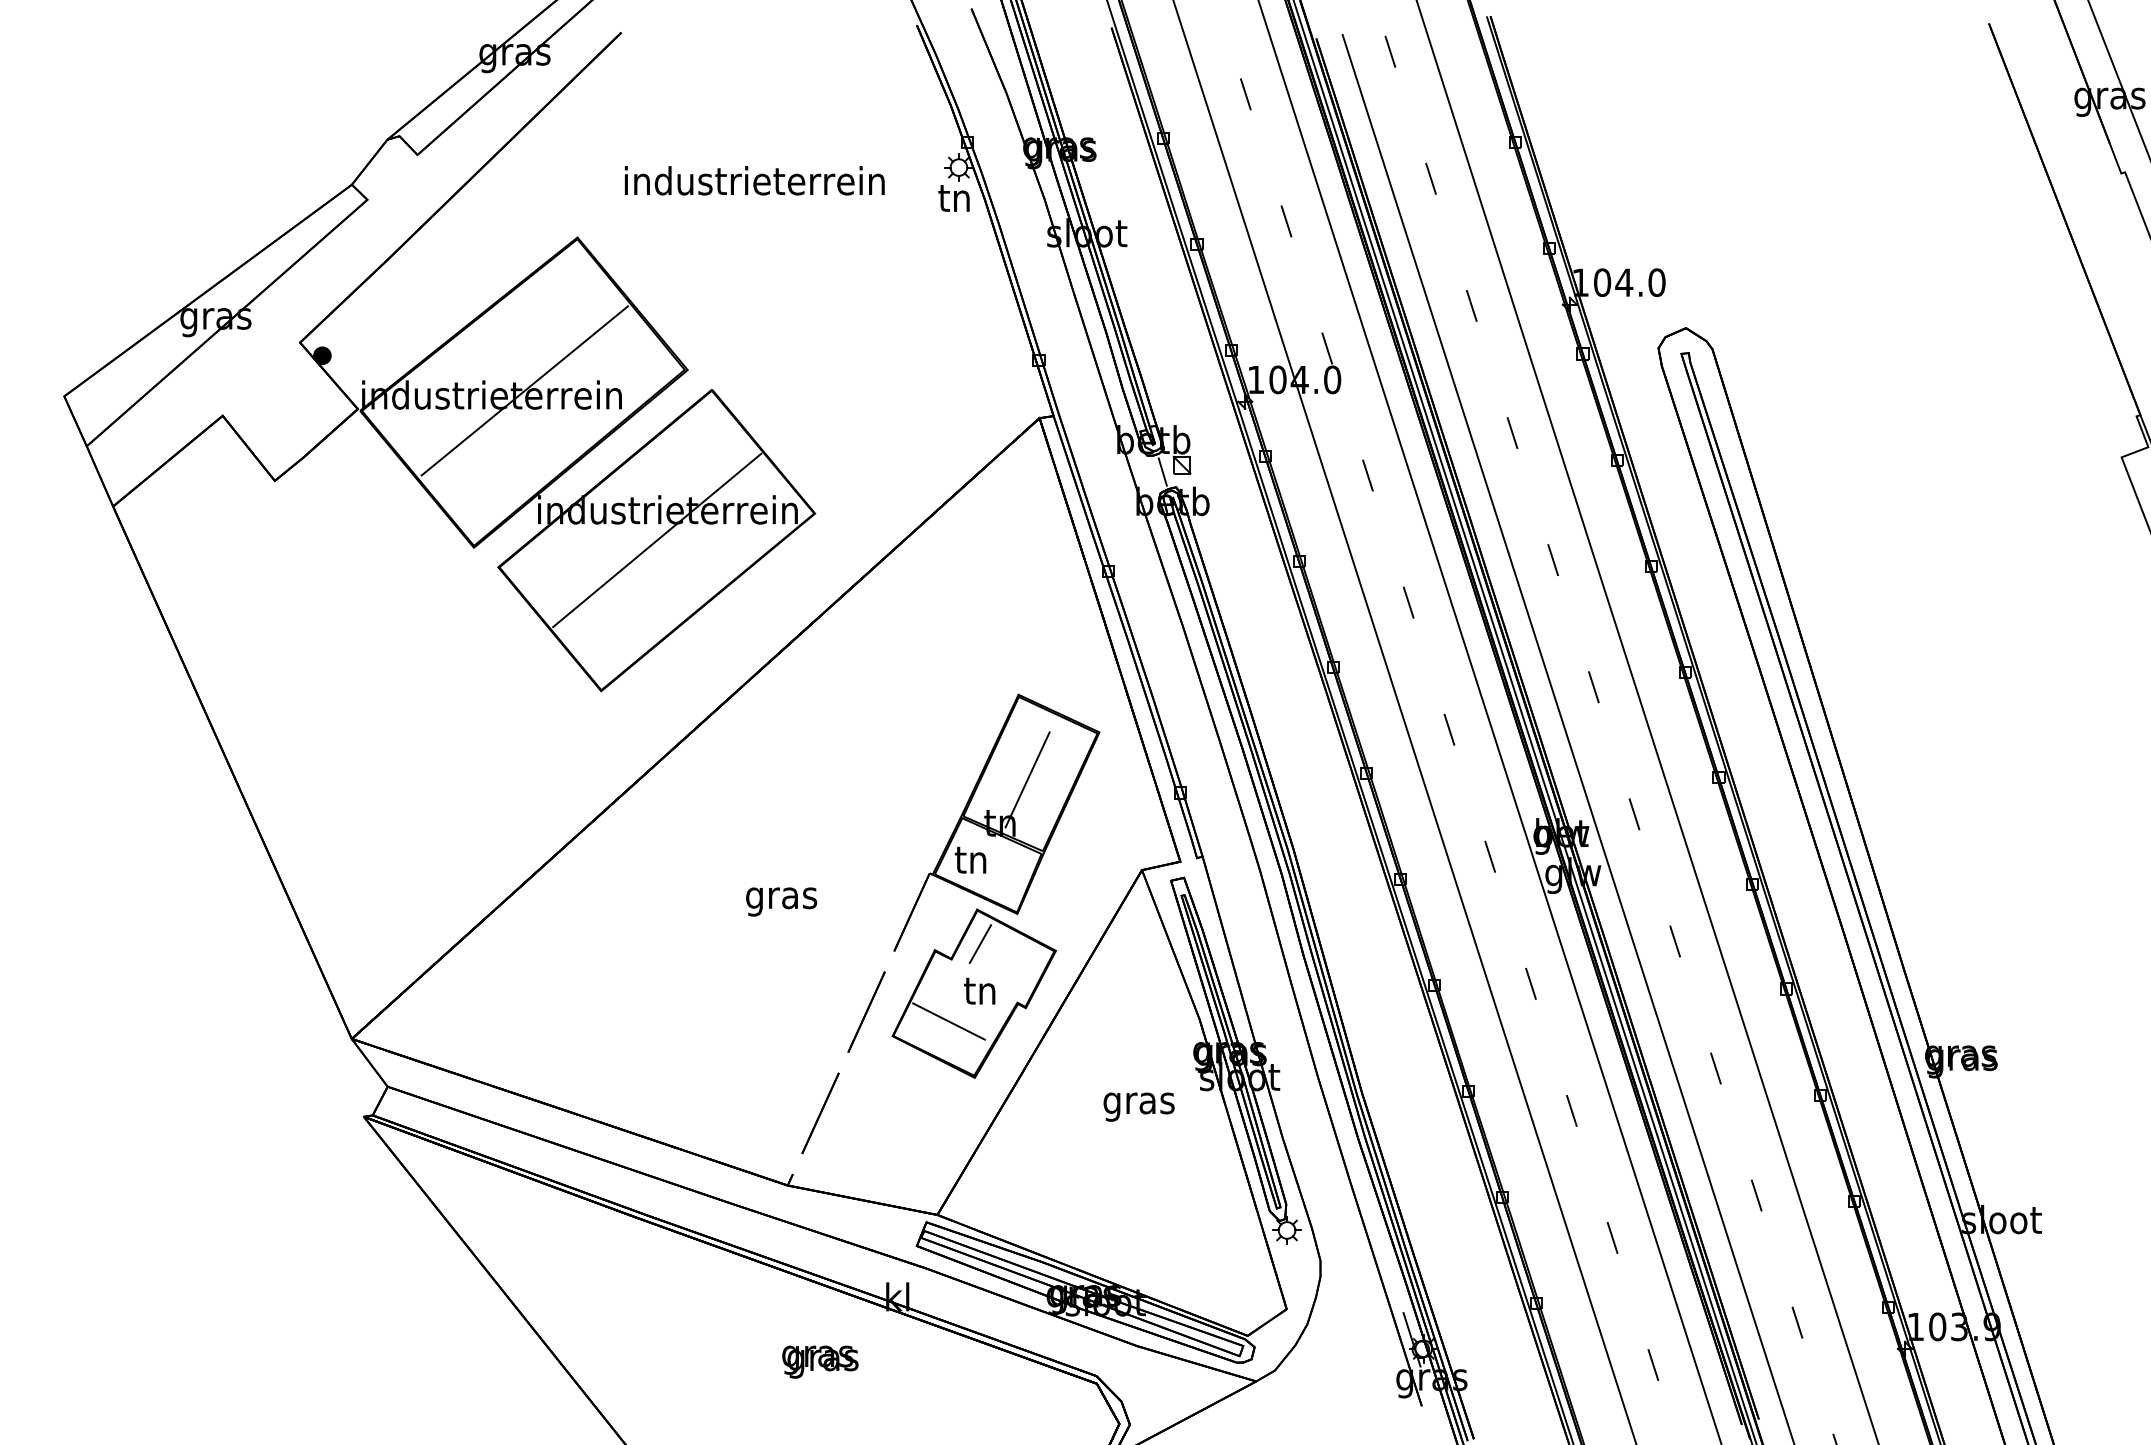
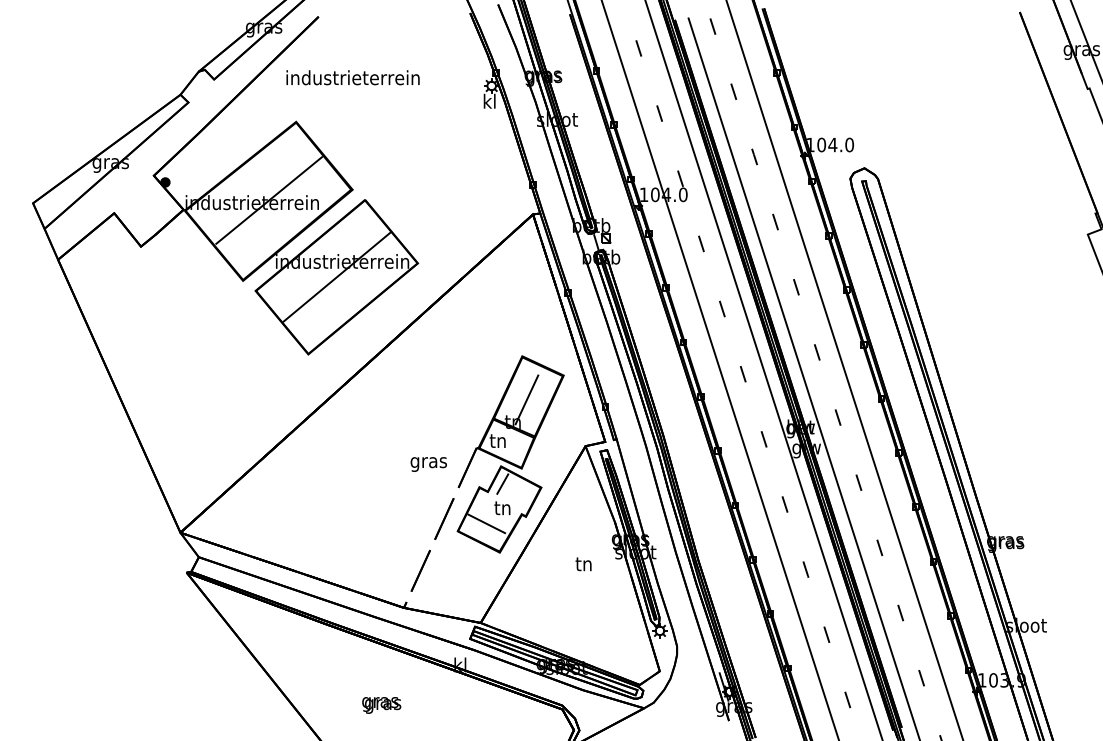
text: (753, 180) -> (352, 77), moved
text: (954, 195) -> (489, 100), tn -> kl
text: (780, 901) -> (428, 464), moved
text: (1139, 1104) -> (584, 566), gras -> tn
text: (819, 1362) -> (381, 705), moved

